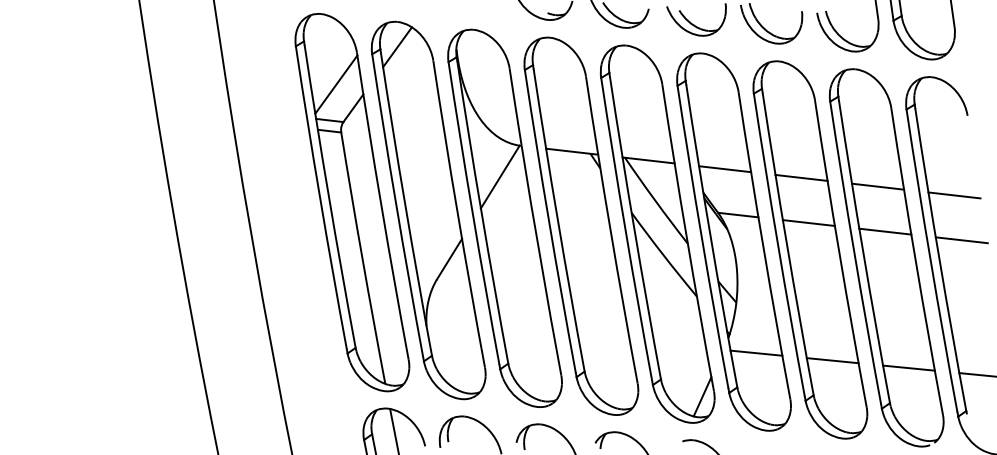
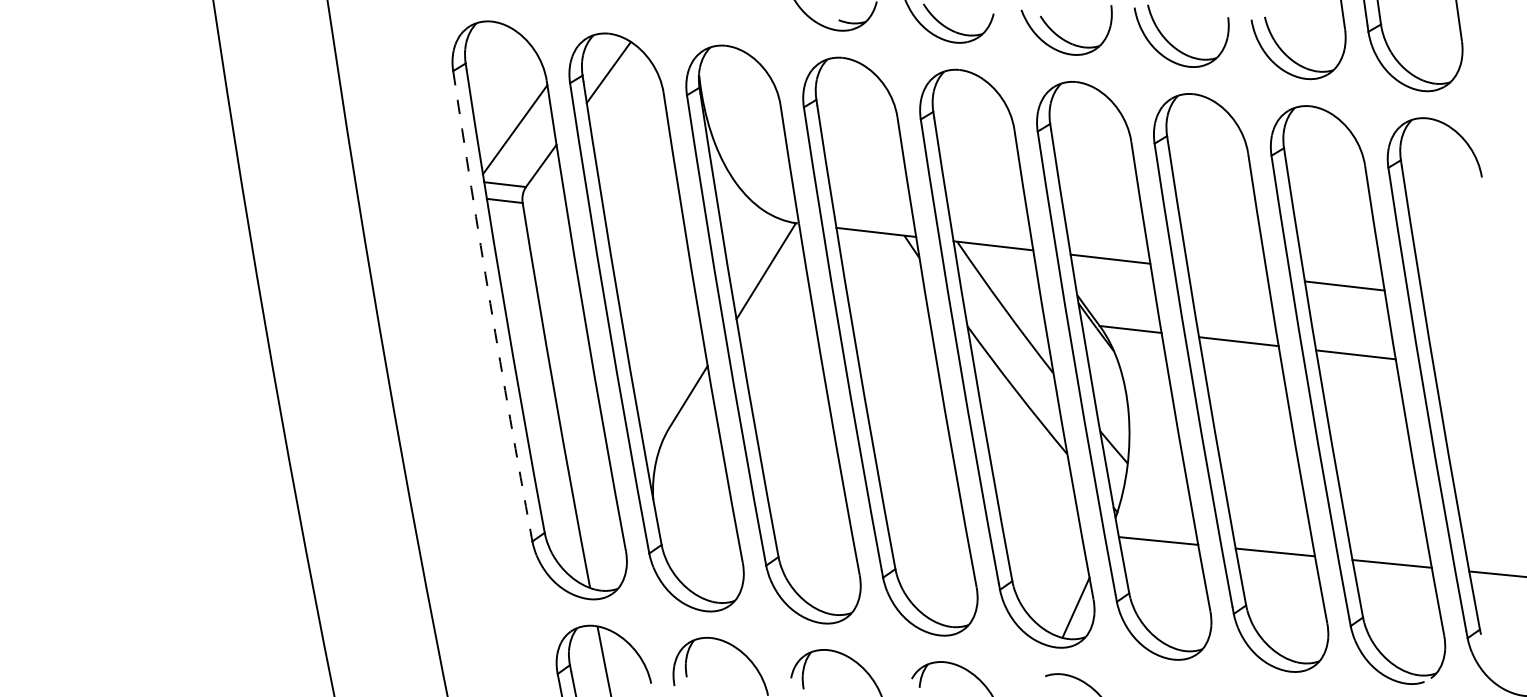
line: (801, 177) -> (1227, 271), removed
line: (954, 195) -> (1461, 299), removed
arc: (320, 198) -> (490, 304), solid -> dashed
line: (961, 240) -> (1472, 368), removed

